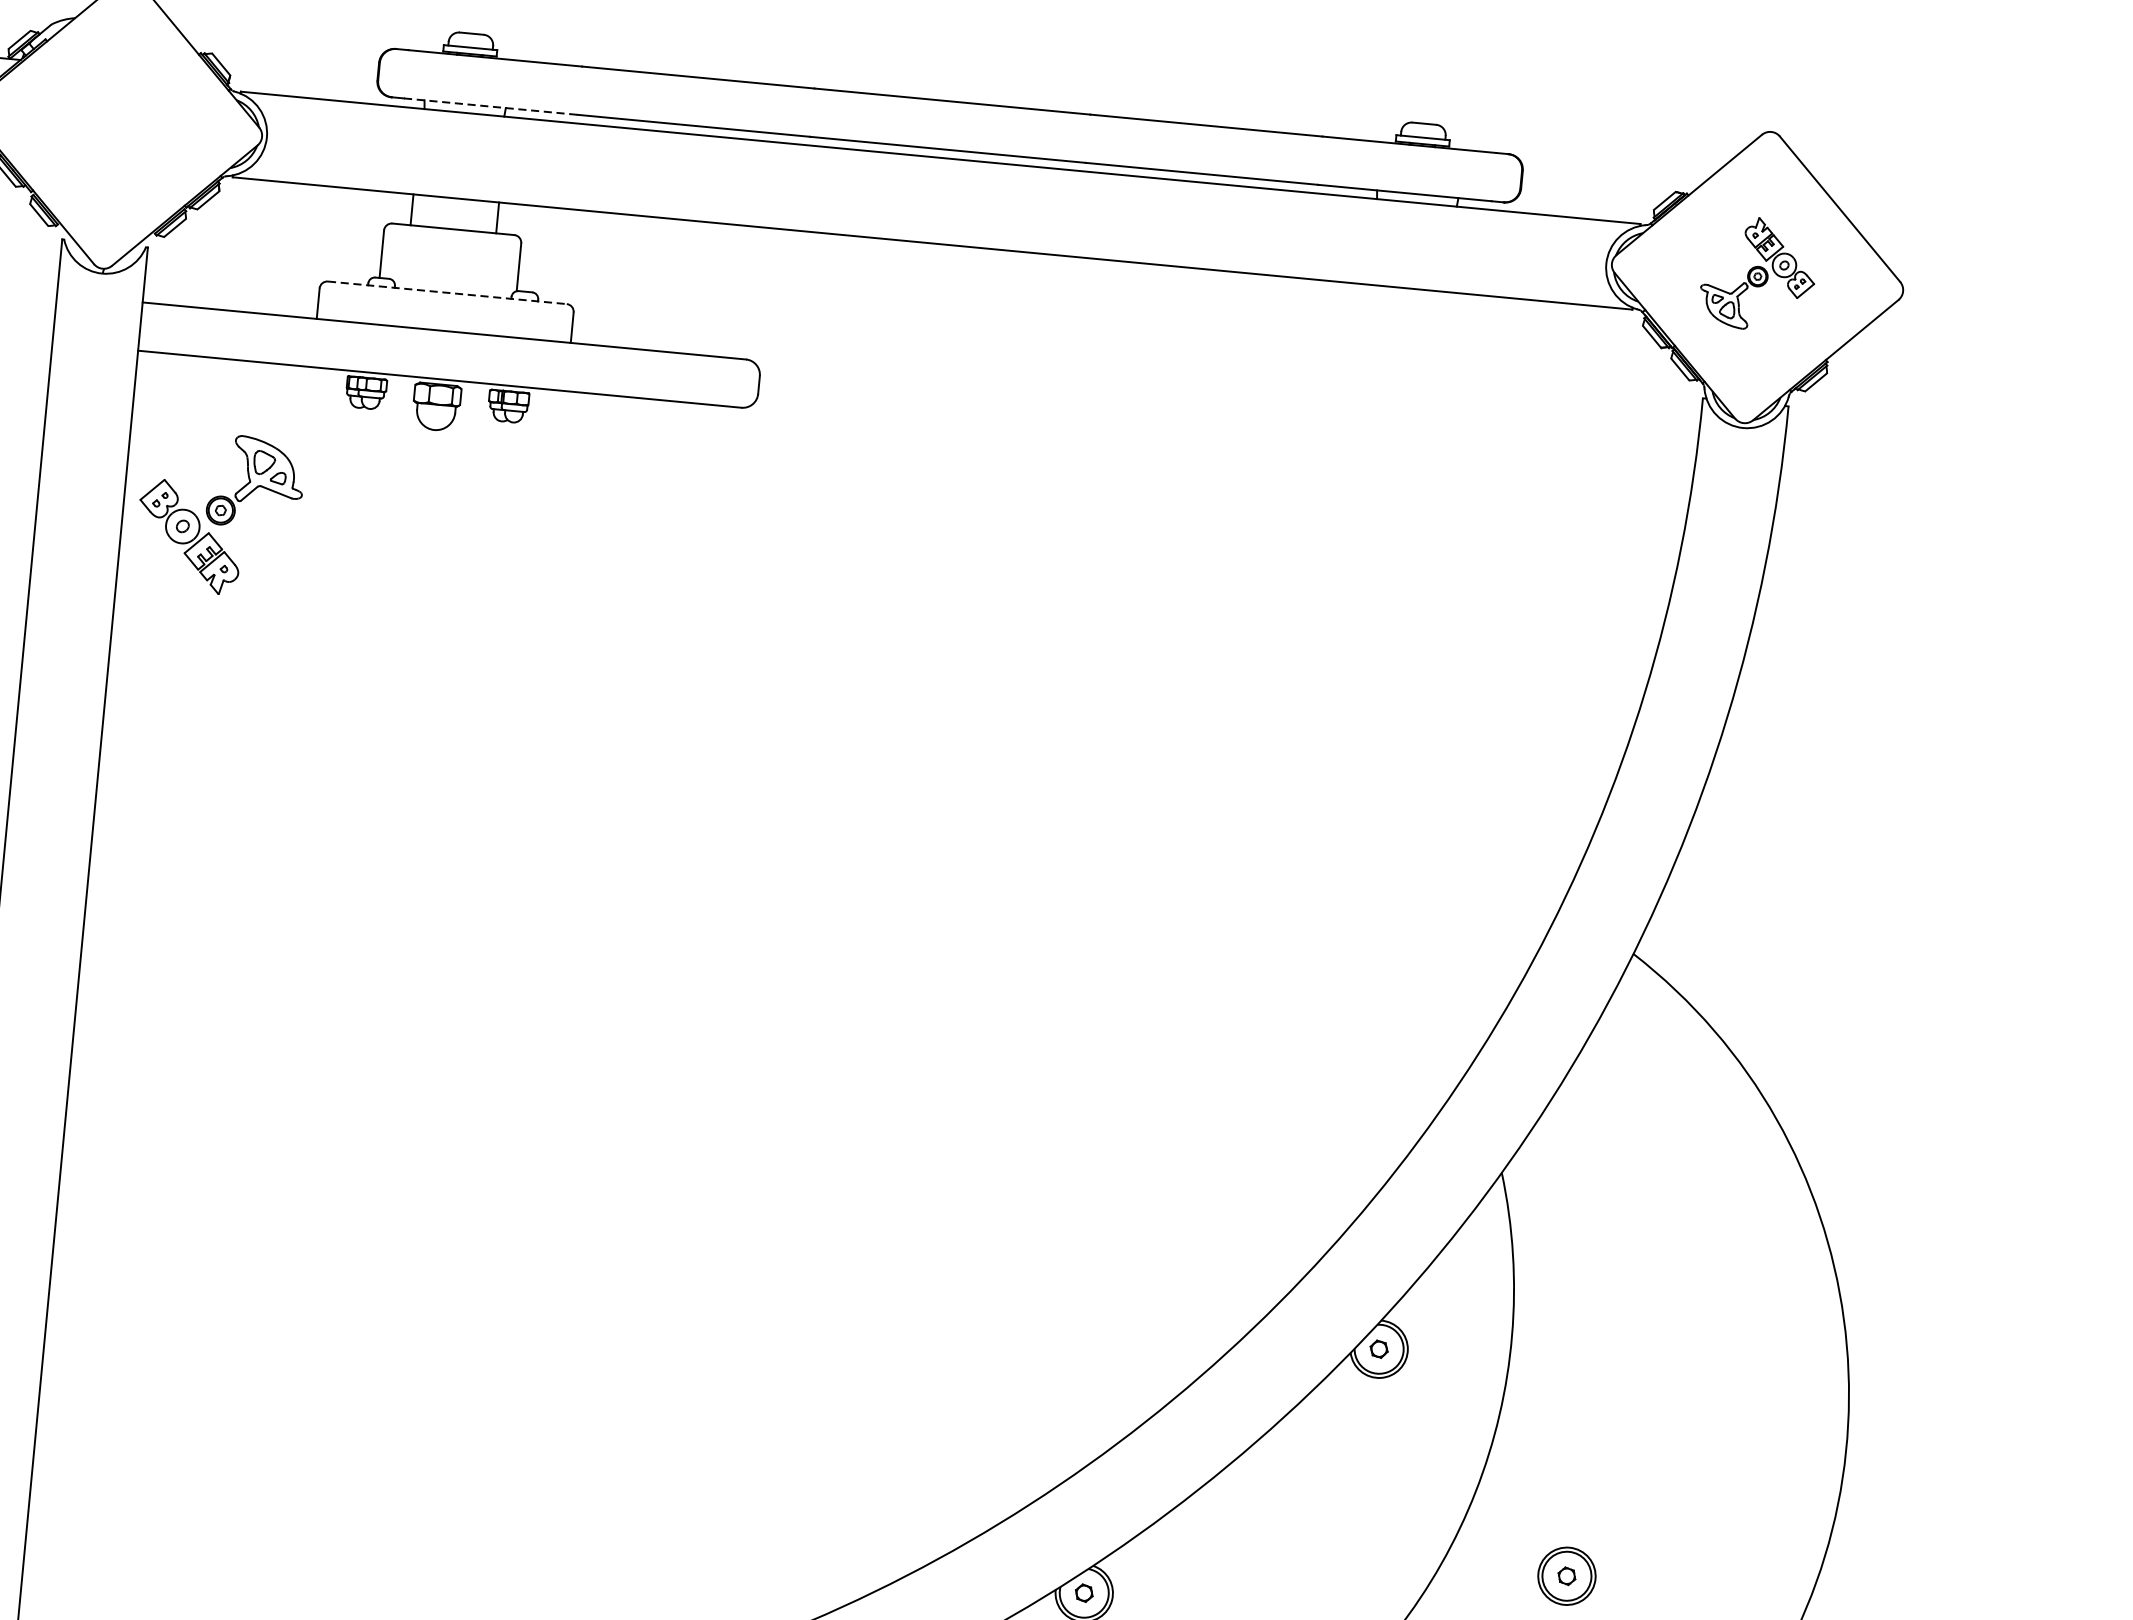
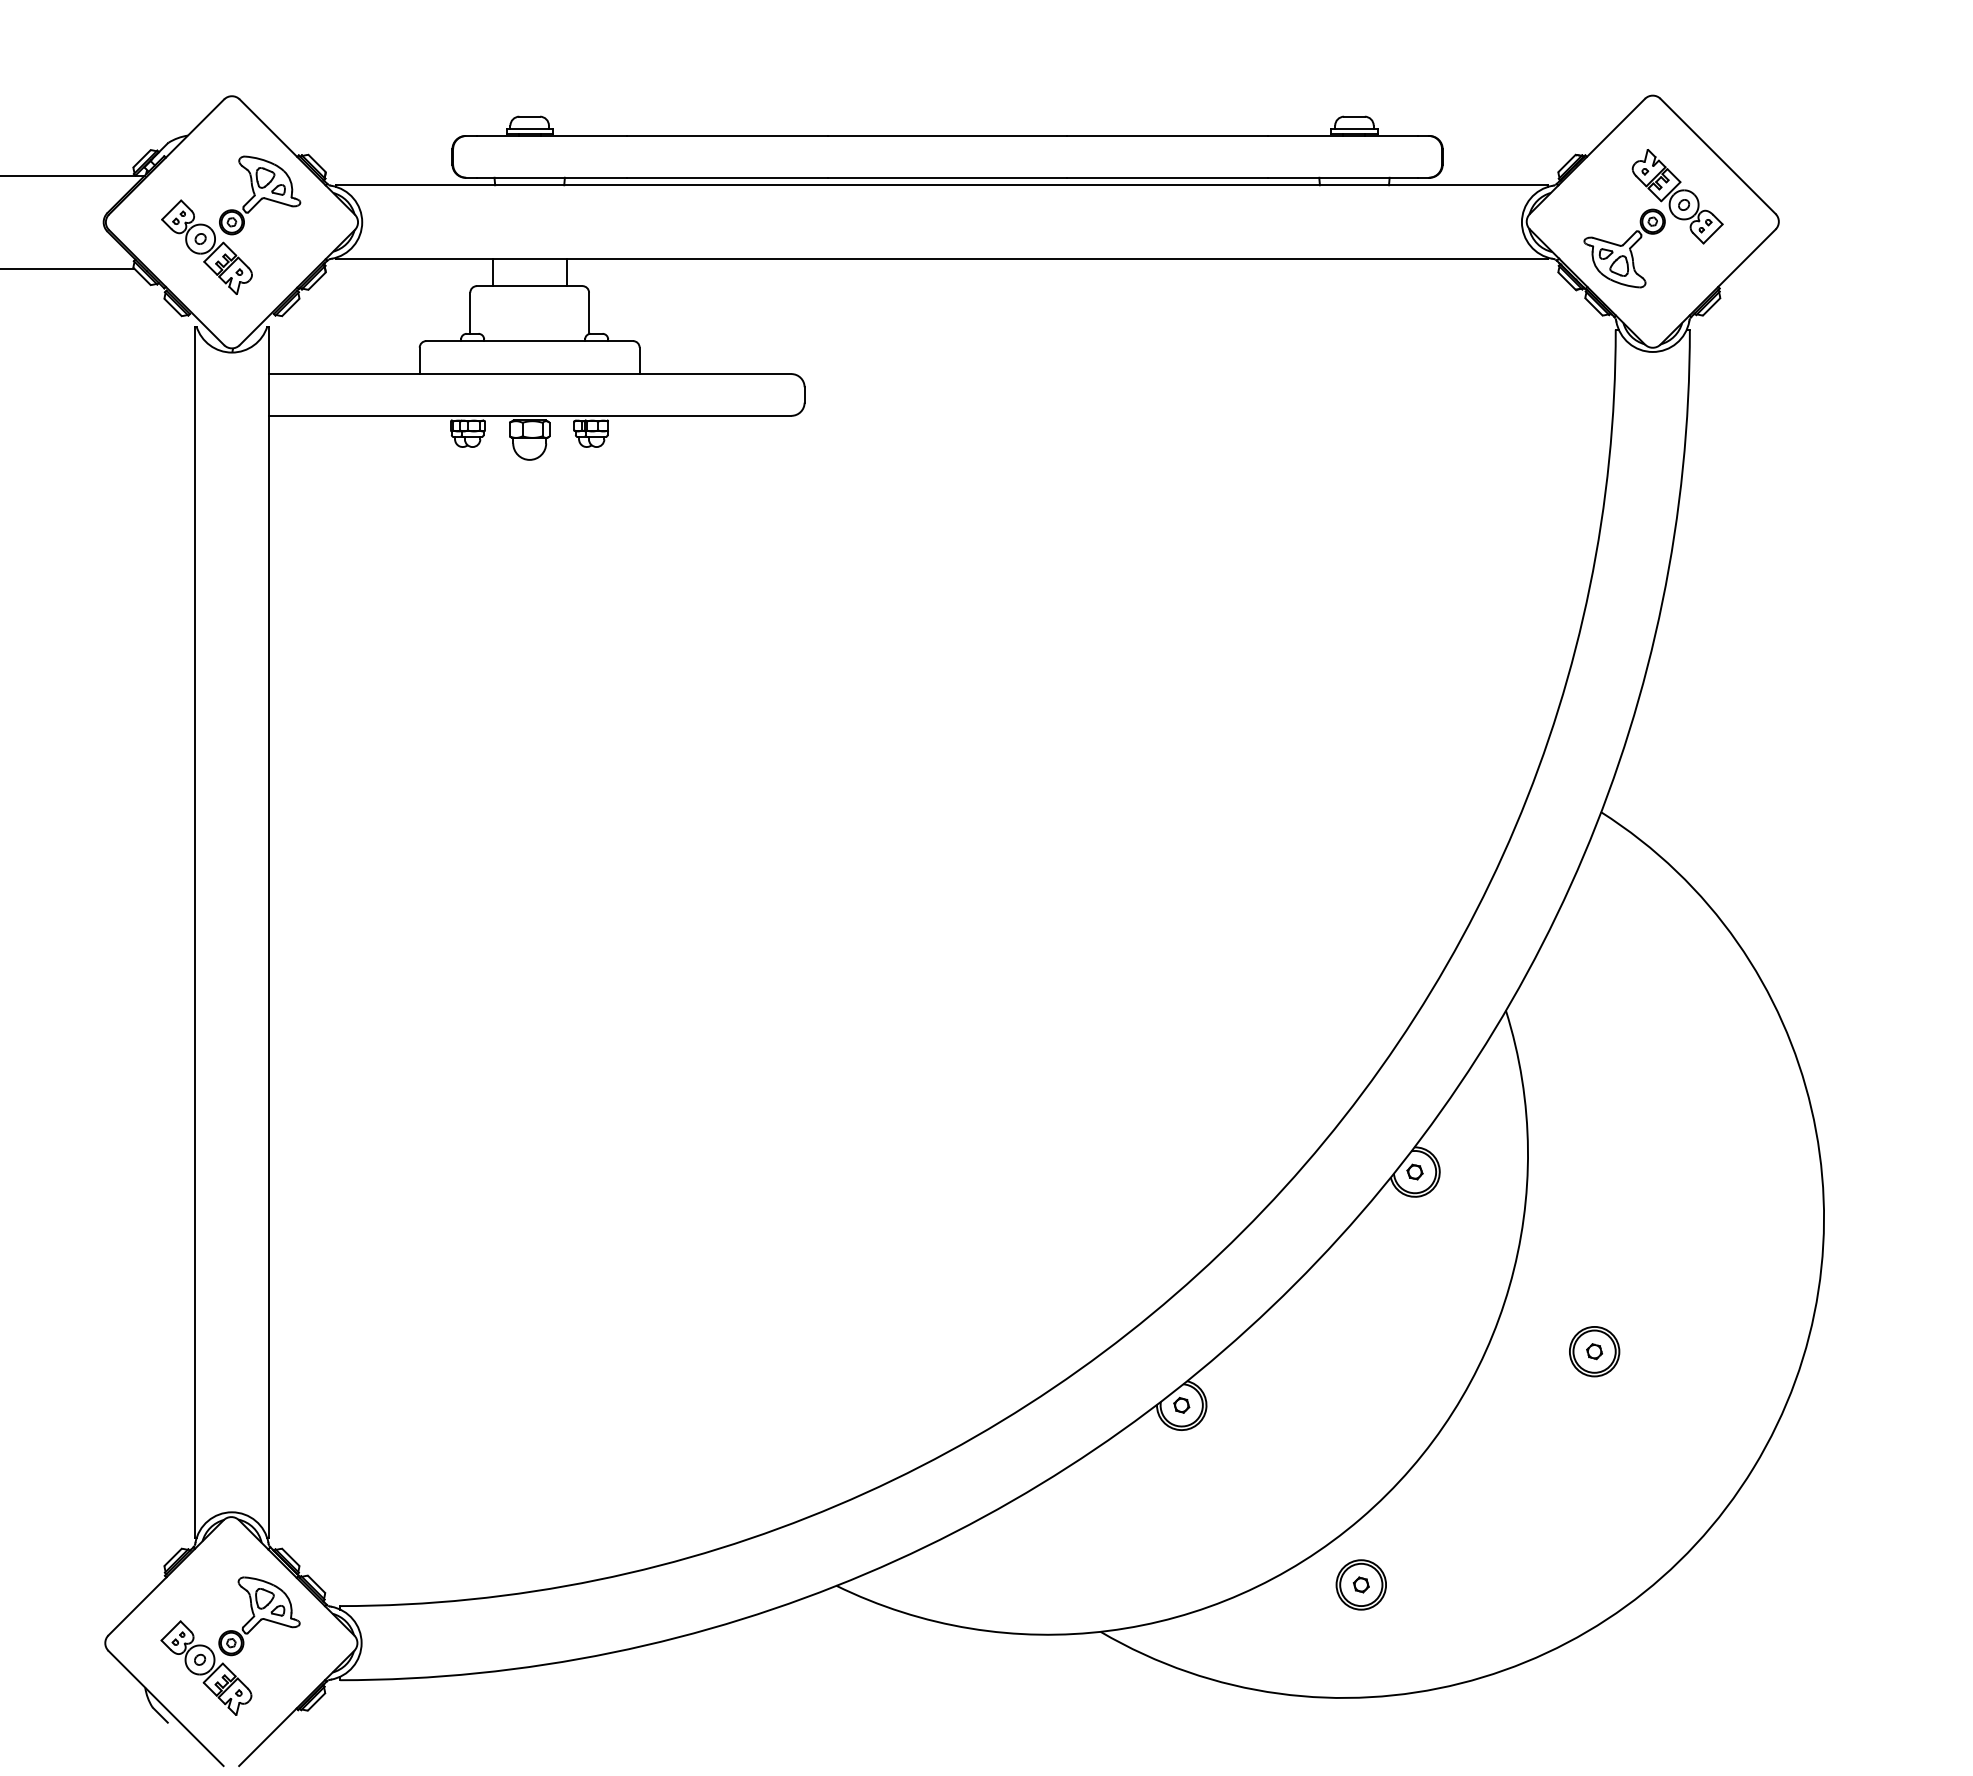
line: (491, 106) -> (552, 177), dashed -> solid
part: (1758, 273) -> (1653, 218), size x1.43
line: (448, 293) -> (530, 341), dashed -> solid
part: (220, 513) -> (231, 224), moved

